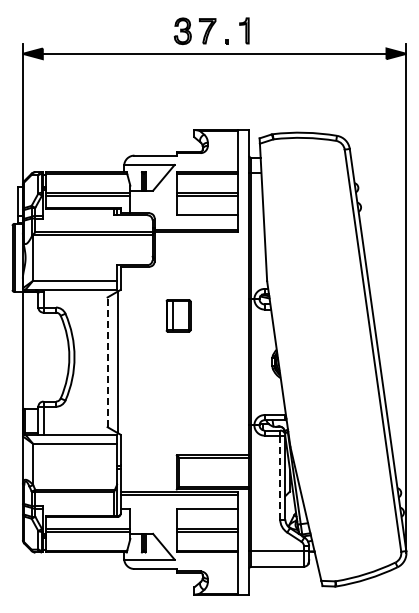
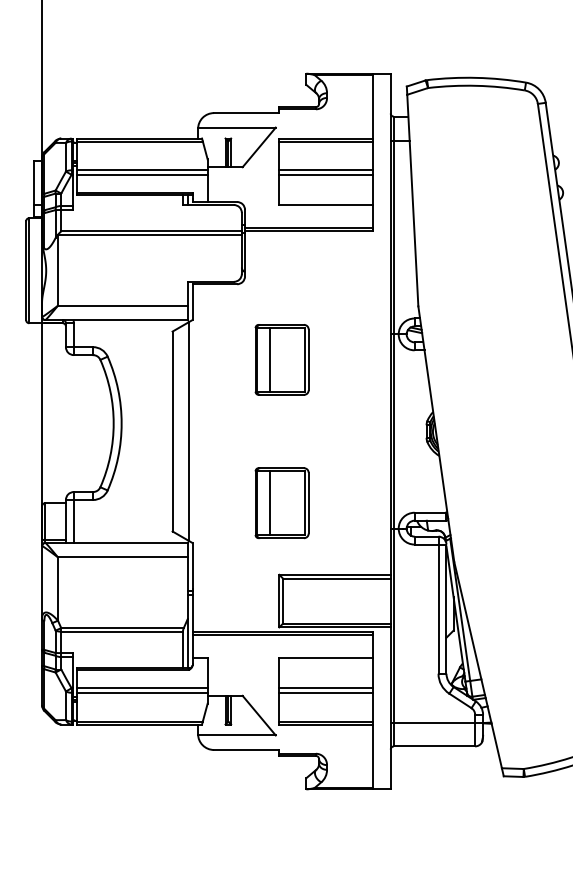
part: (178, 315) -> (281, 359), size x1.43
line: (107, 362) -> (172, 431), dashed -> solid
part: (178, 408) -> (281, 502), added
line: (280, 477) -> (438, 608), dashed -> solid

